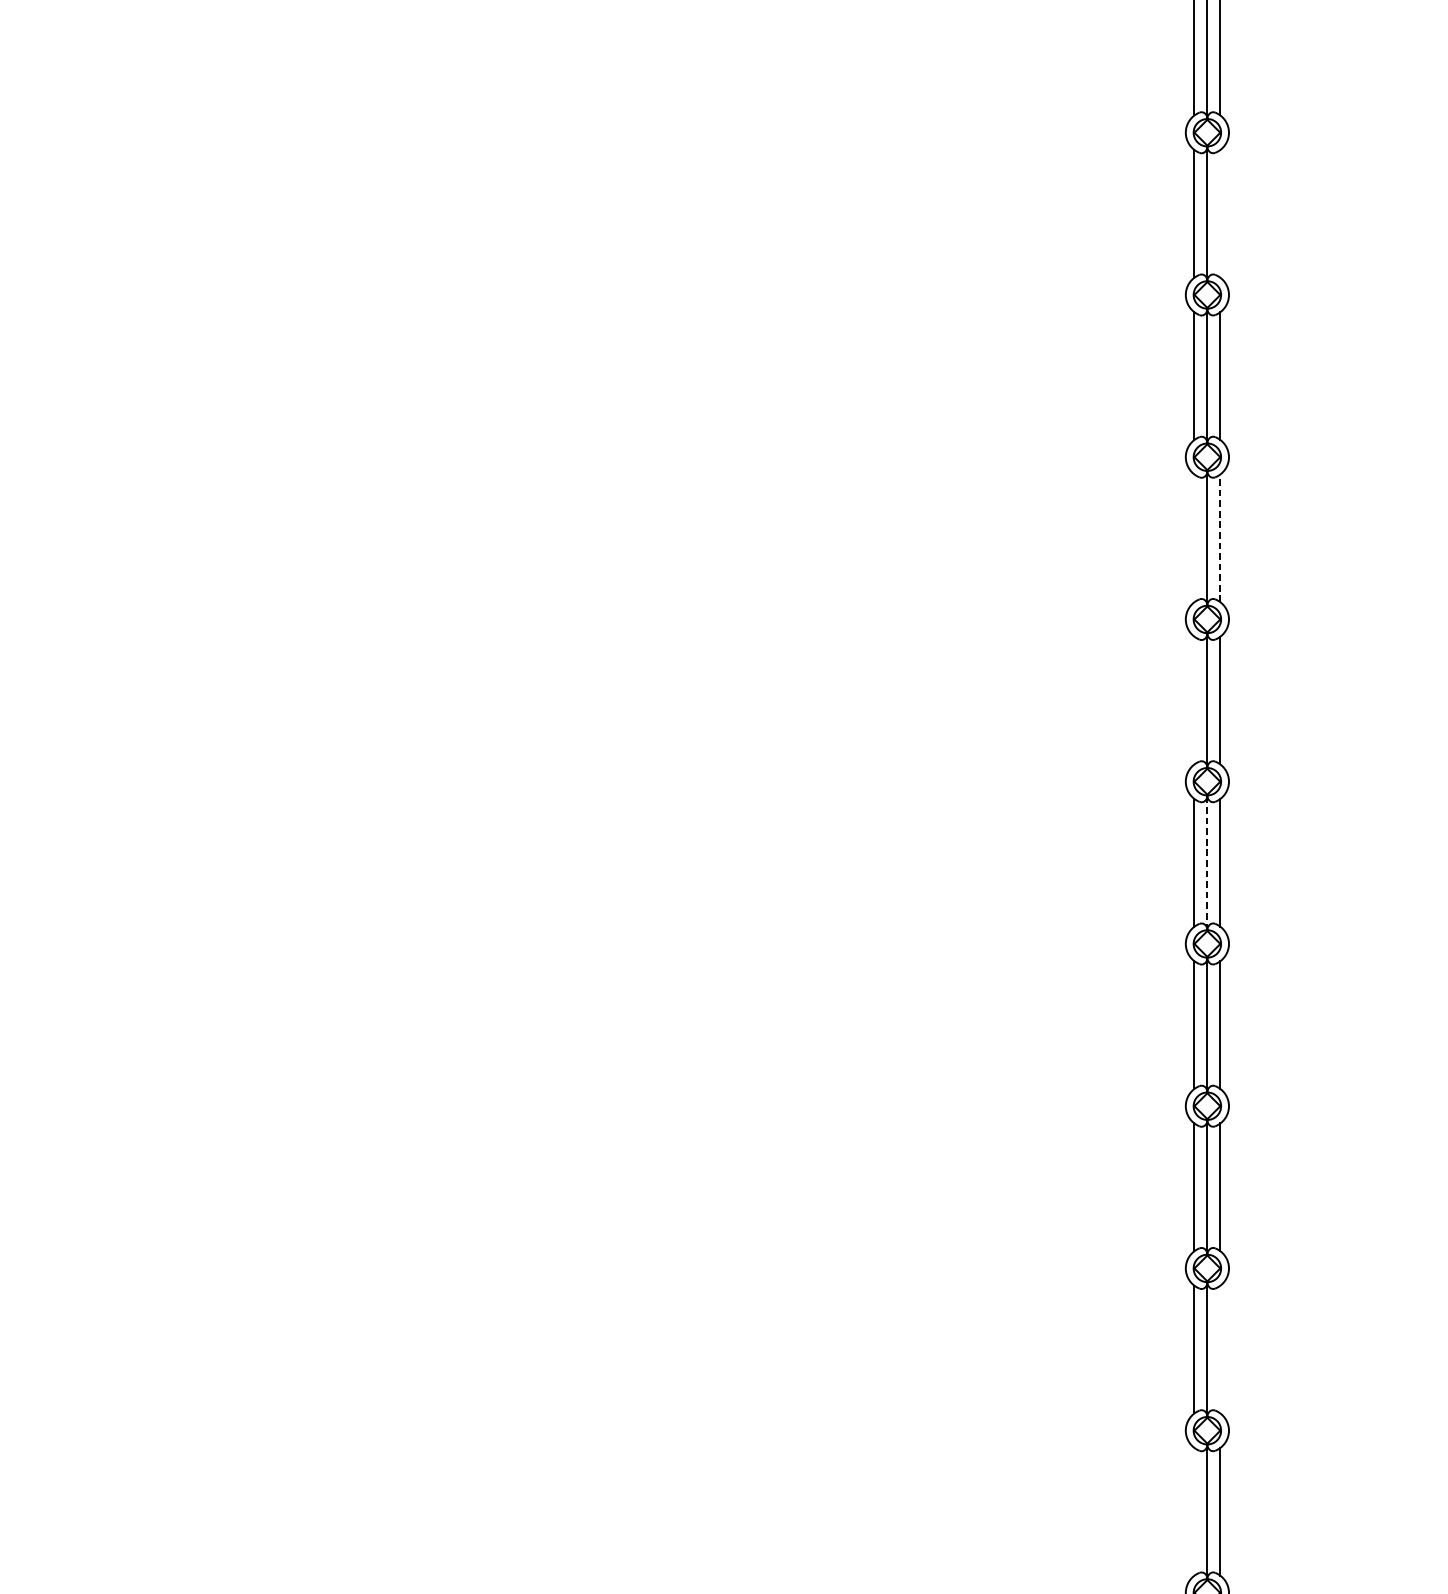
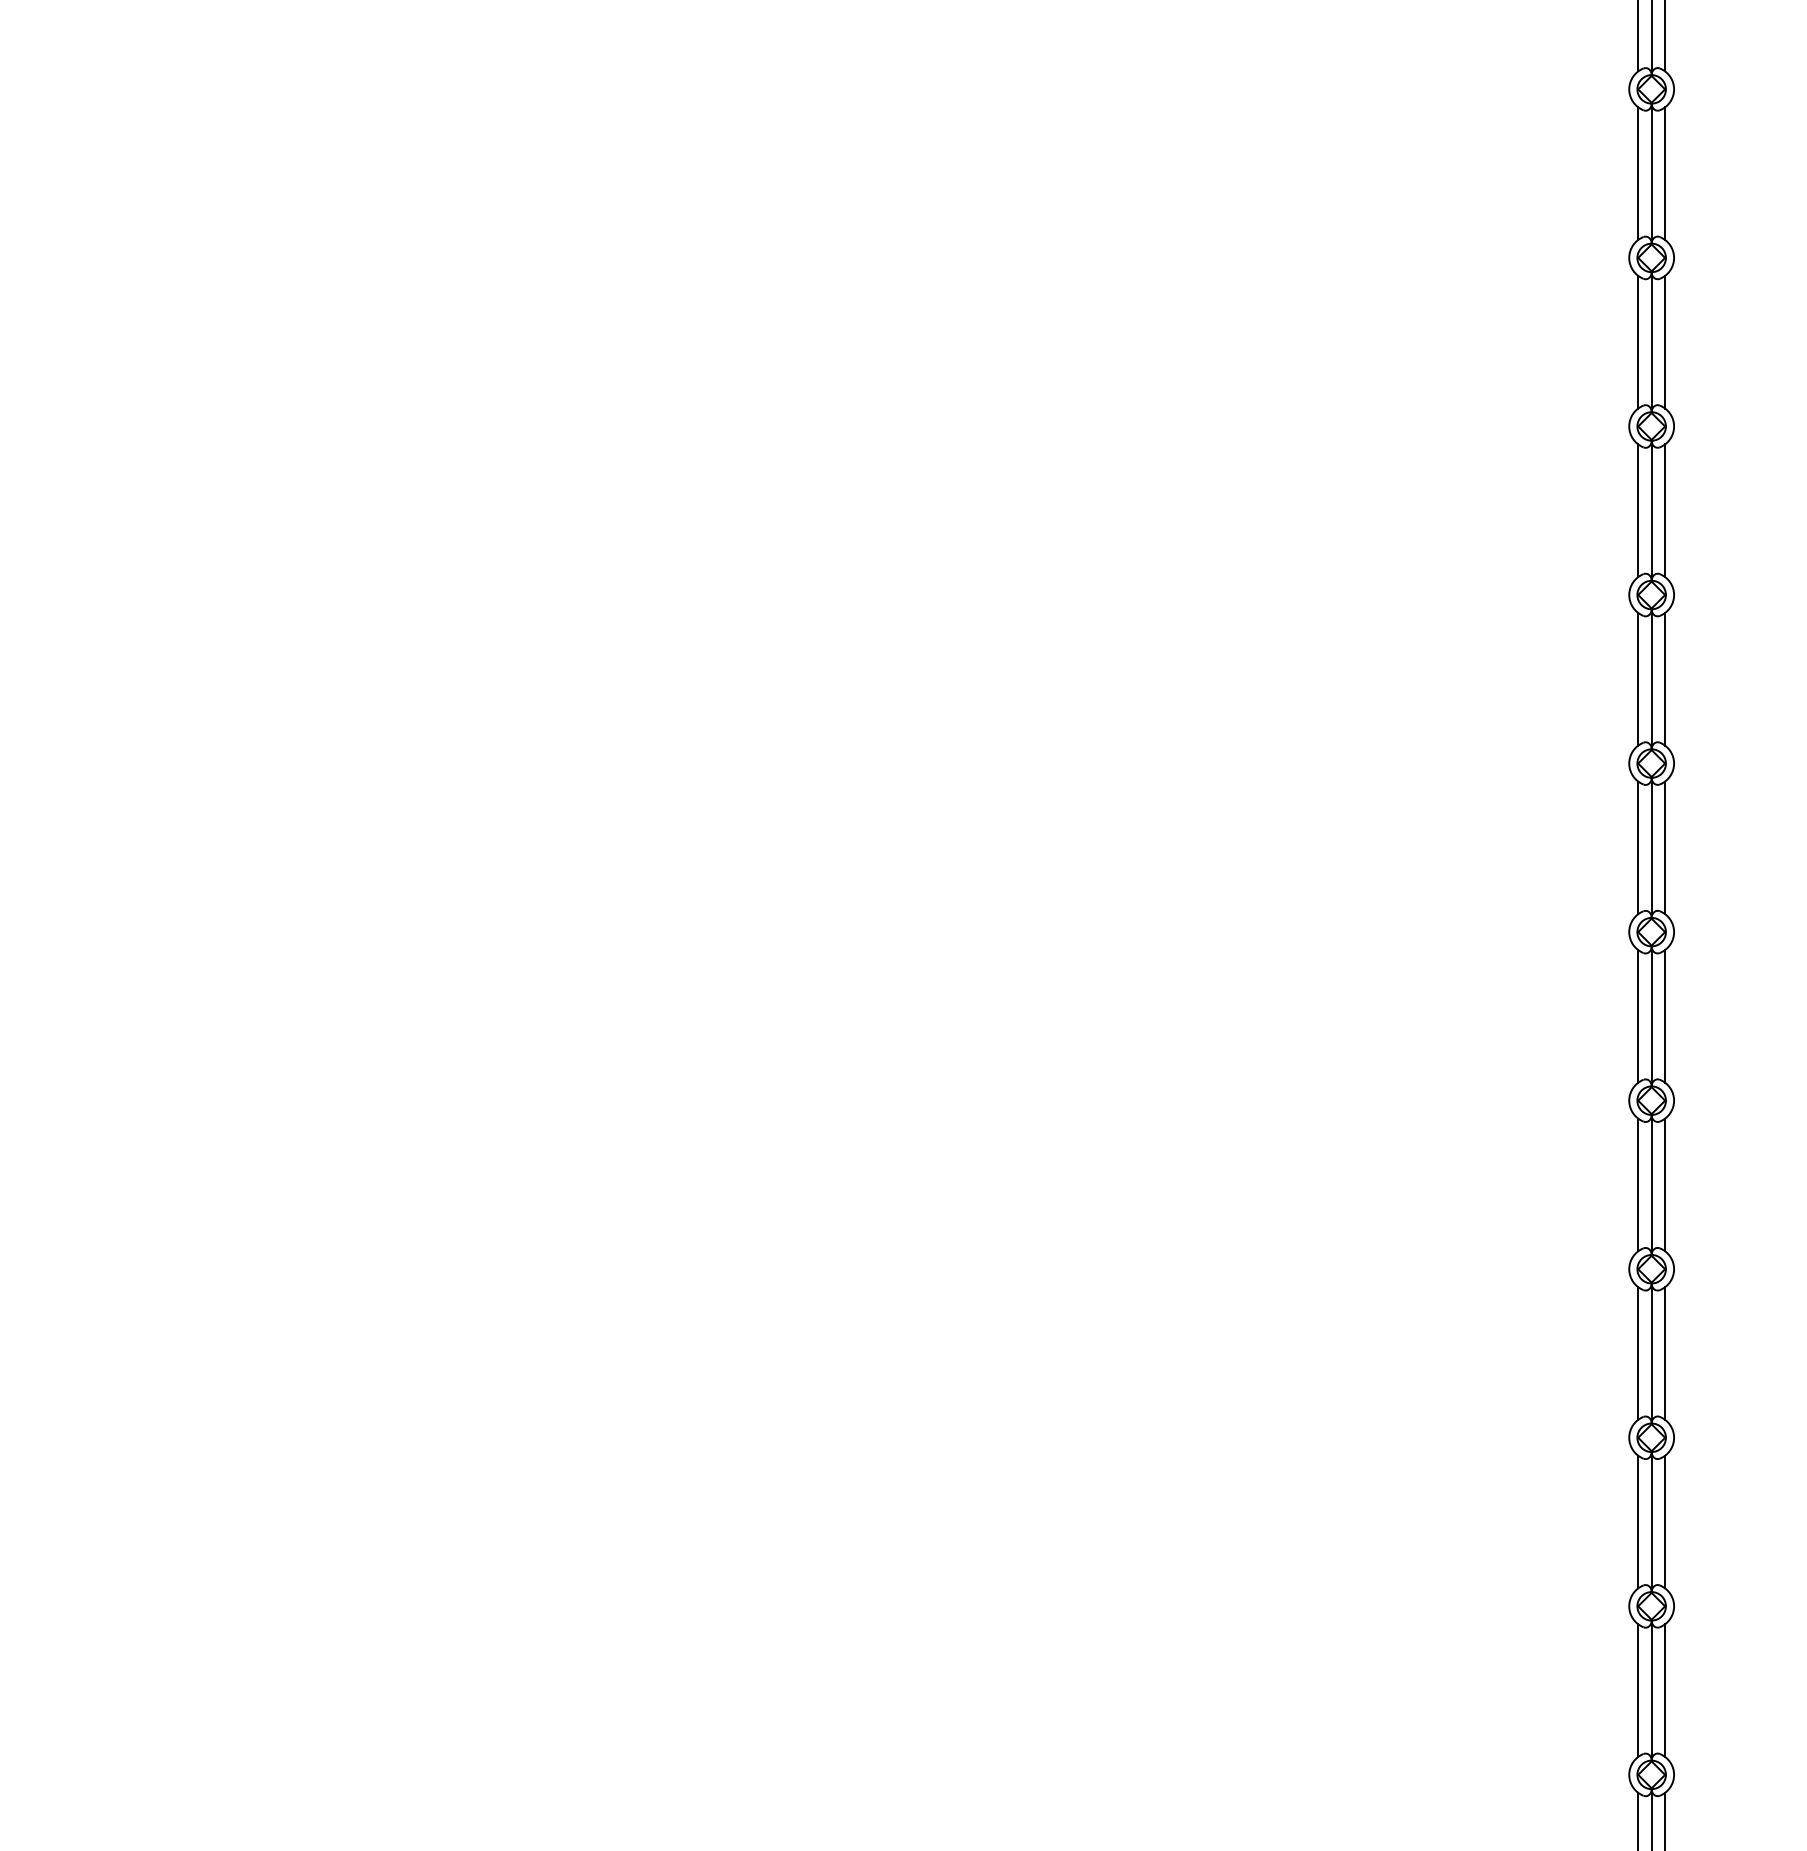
line: (1220, 213) -> (1665, 173), added
line: (1194, 538) -> (1638, 510), added
line: (1220, 538) -> (1665, 510), dashed -> solid
line: (1194, 699) -> (1638, 678), added
line: (1207, 862) -> (1651, 847), dashed -> solid
line: (1220, 1349) -> (1665, 1353), added
line: (1194, 1511) -> (1638, 1521), added

